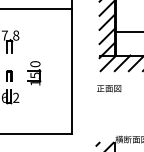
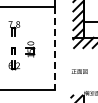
line: (71, 71) -> (54, 48), solid -> dashed
text: (108, 88) -> (79, 71), moved

